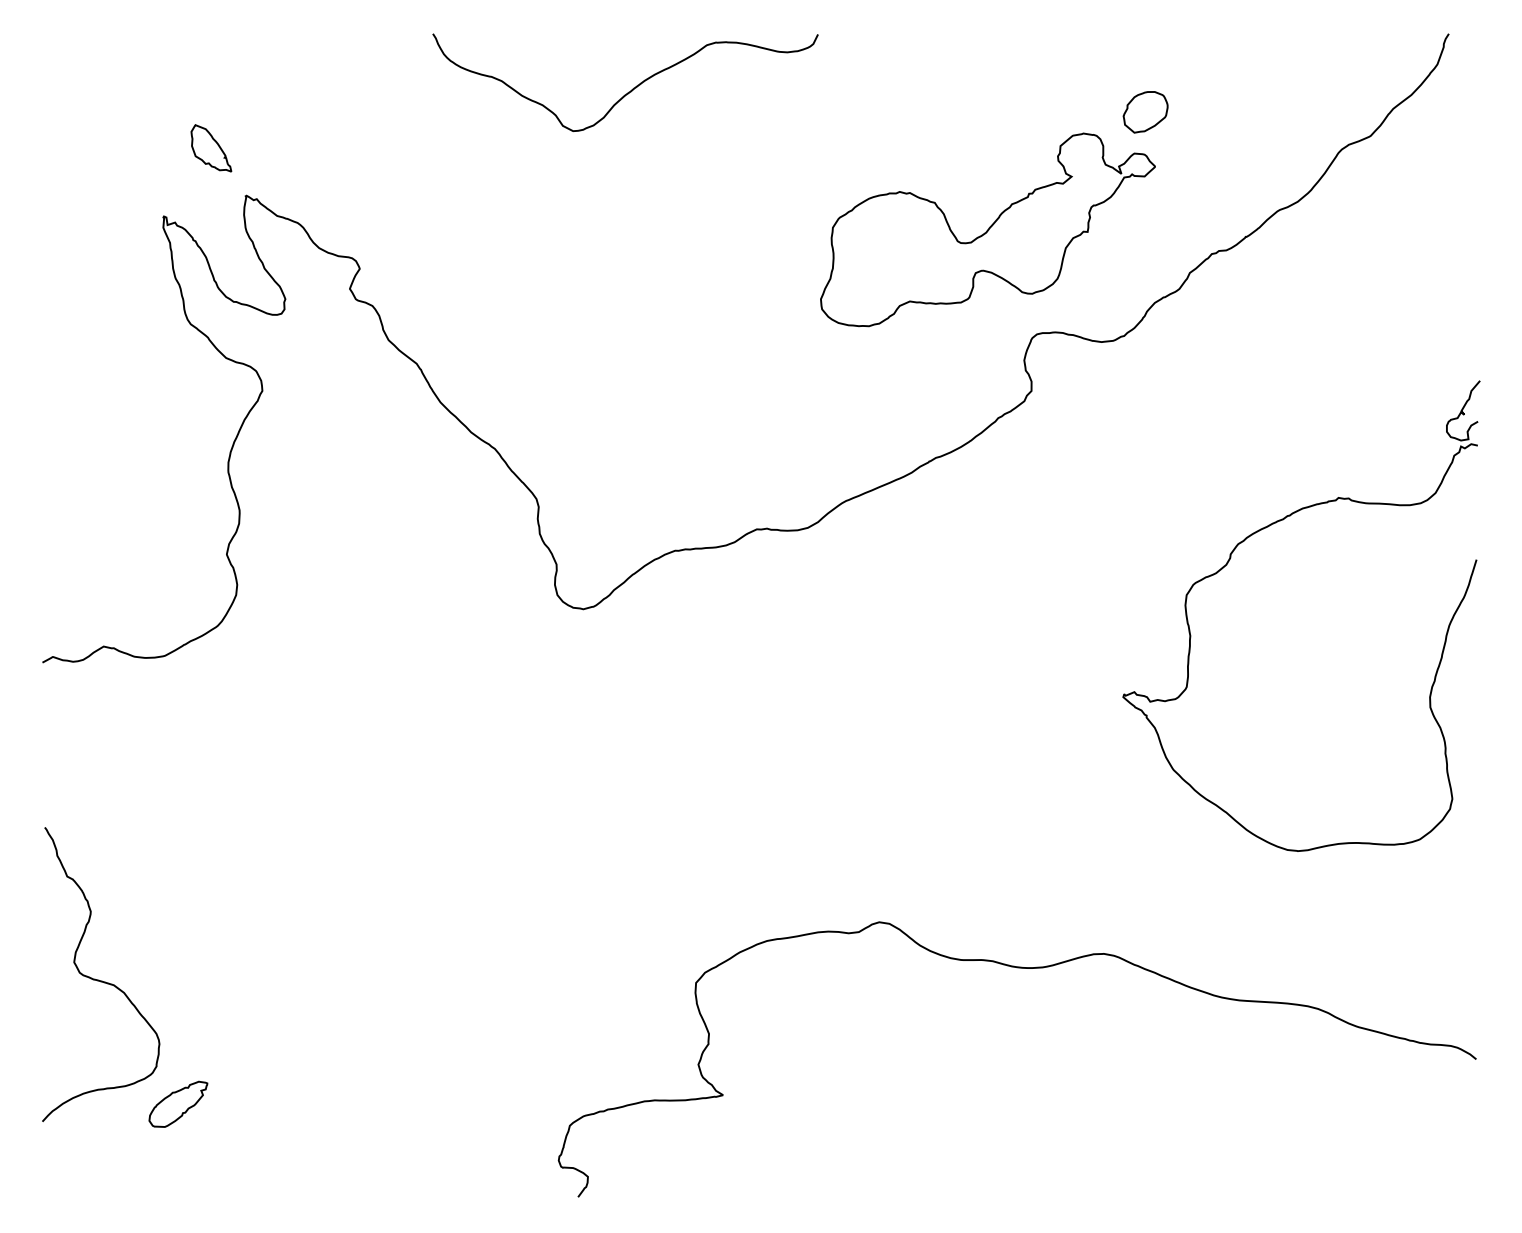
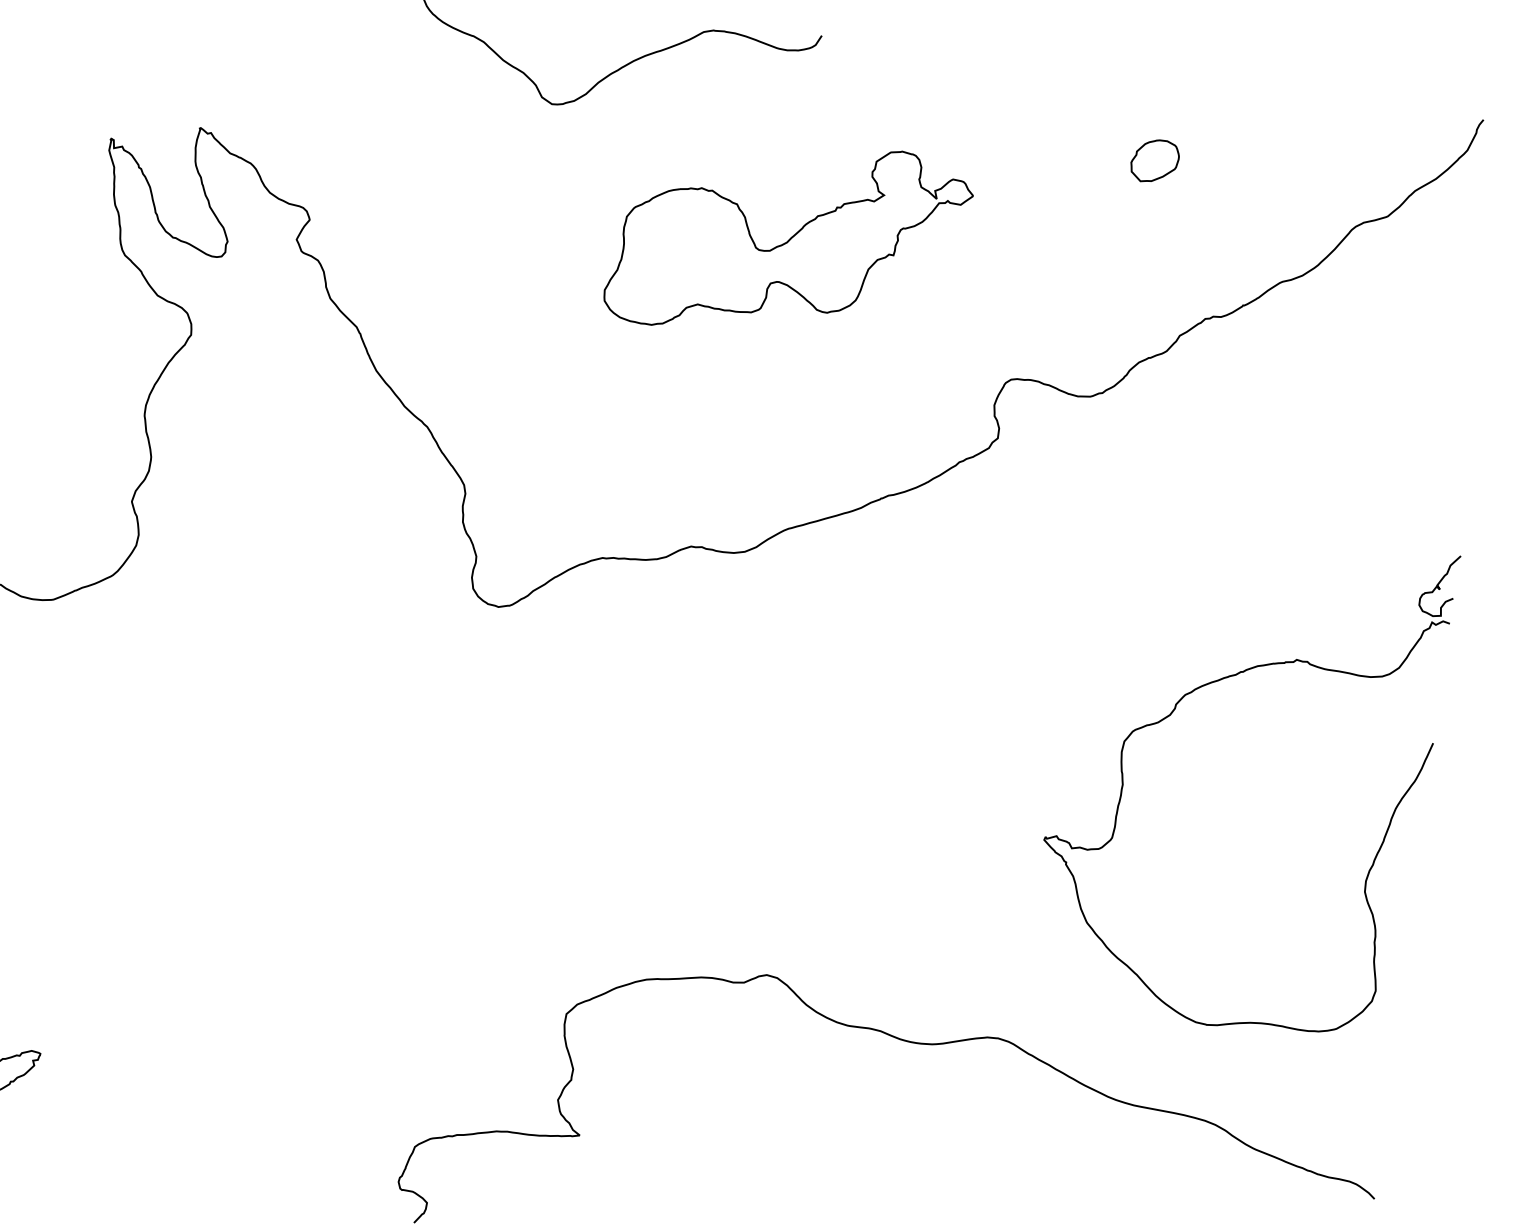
part: (211, 148) -> (170, 73), removed
part: (987, 229) -> (788, 239), moved
part: (1228, 563) -> (1172, 713), moved

